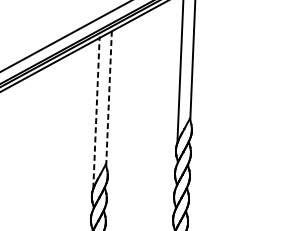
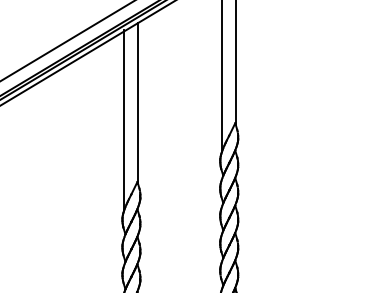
line: (108, 97) -> (137, 102), dashed -> solid
line: (96, 112) -> (123, 120), dashed -> solid

